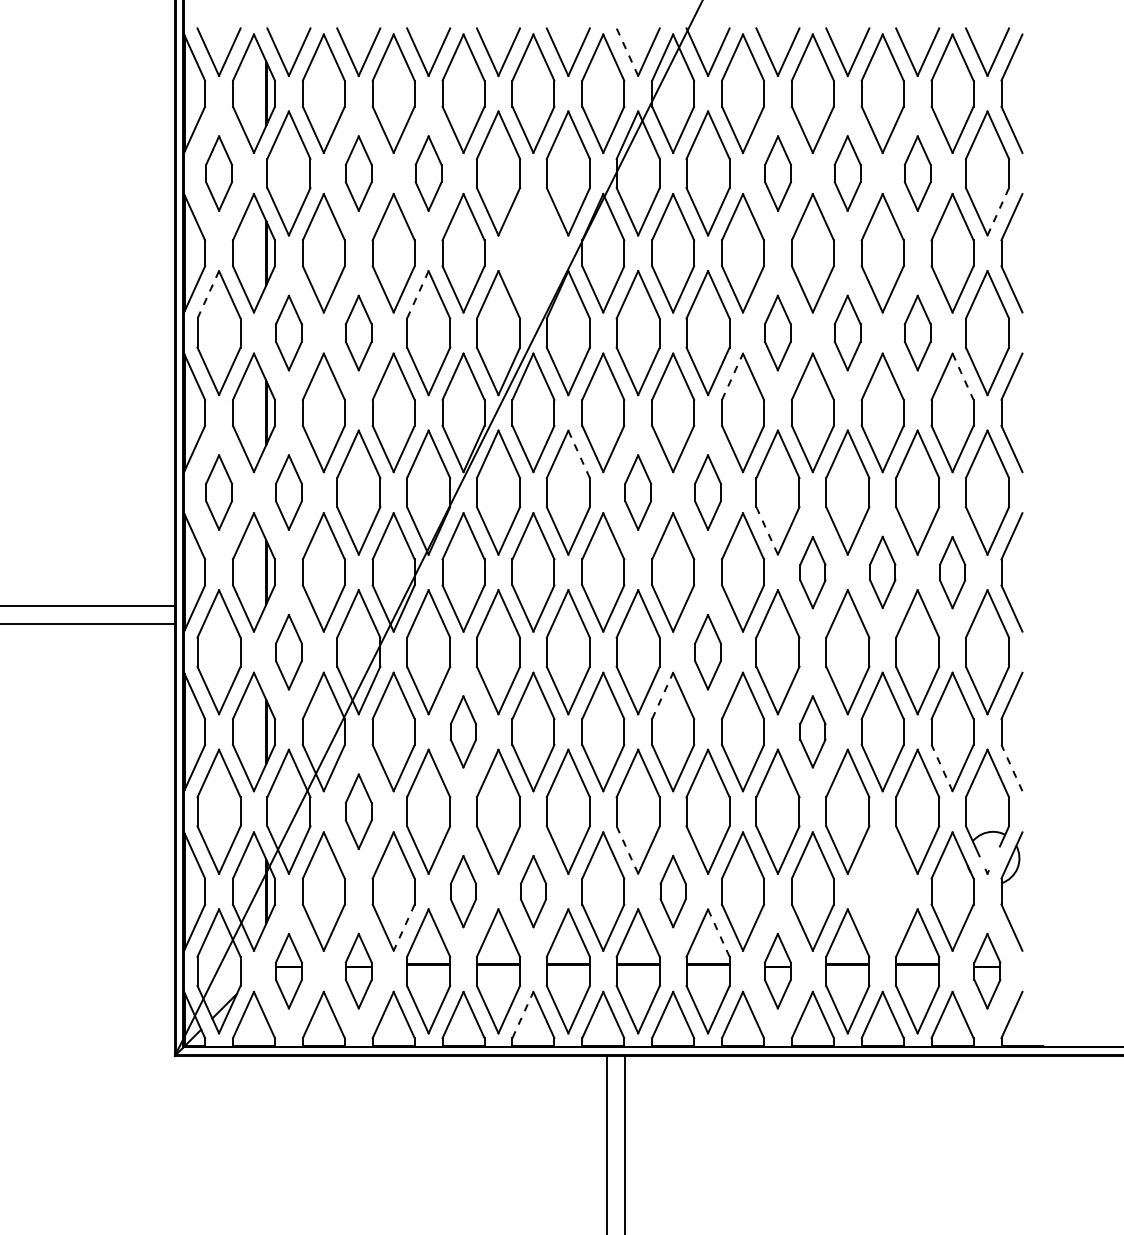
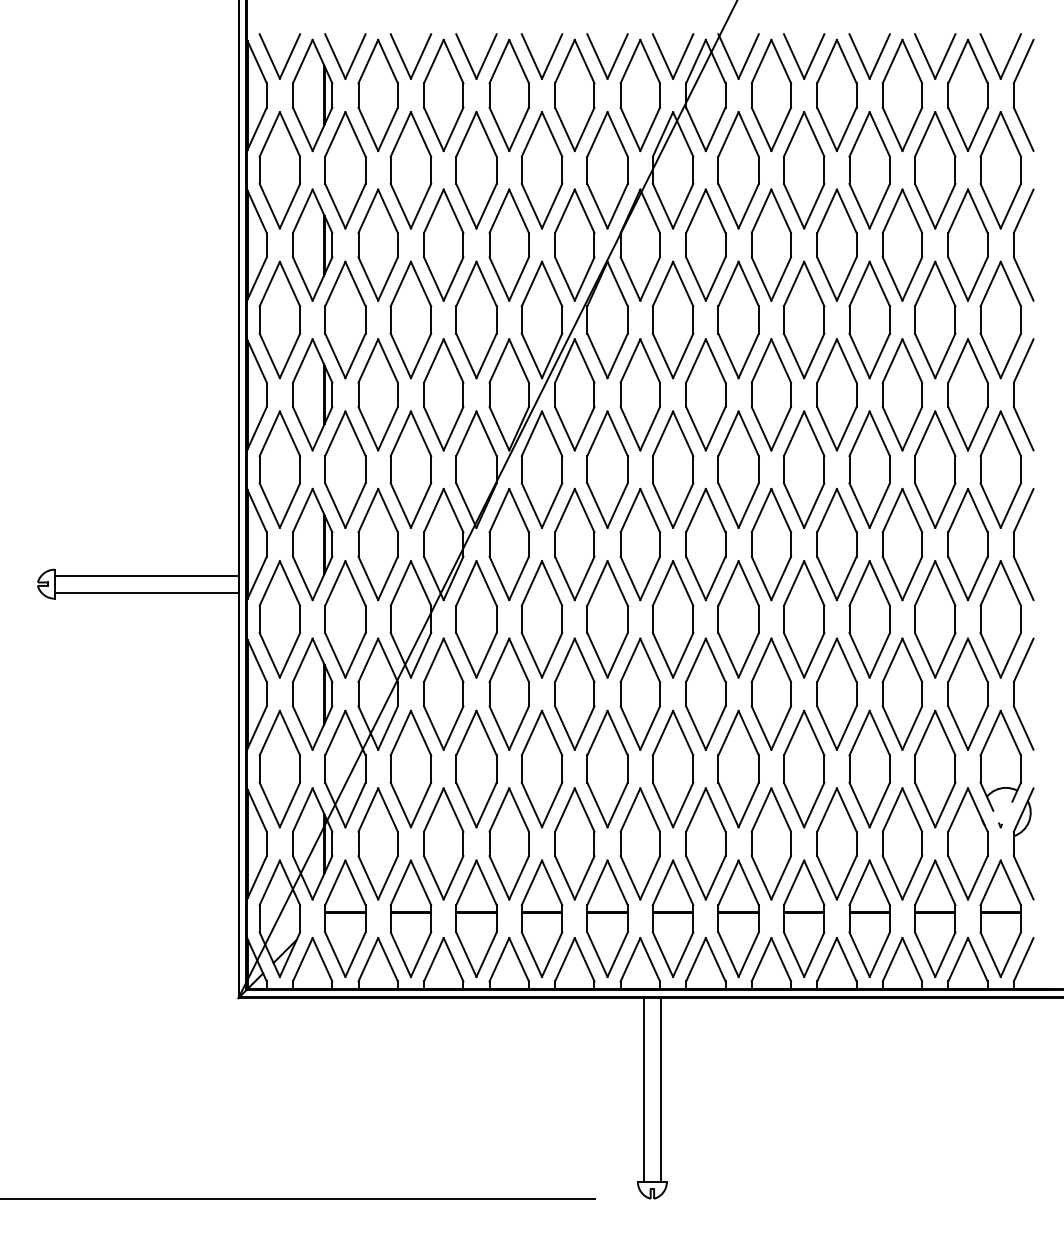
line: (626, 52) -> (662, 56), dashed -> solid
part: (218, 173) -> (279, 170), size x1.67
part: (358, 173) -> (410, 170), size x1.67
part: (428, 173) -> (476, 170), size x1.67
part: (778, 173) -> (804, 170), size x1.67
part: (847, 173) -> (869, 170), size x1.67
part: (917, 173) -> (935, 170), size x1.67
line: (998, 211) -> (1011, 205), dashed -> solid
part: (533, 252) -> (574, 244), added
line: (207, 295) -> (269, 284), dashed -> solid
line: (417, 295) -> (466, 284), dashed -> solid
part: (289, 332) -> (345, 319), size x1.67
part: (358, 332) -> (410, 319), size x1.67
part: (777, 332) -> (803, 319), size x1.67
part: (847, 332) -> (869, 319), size x1.67
part: (917, 332) -> (935, 319), size x1.67
line: (732, 376) -> (761, 360), dashed -> solid
line: (962, 376) -> (977, 360), dashed -> solid
line: (578, 454) -> (617, 433), dashed -> solid
part: (218, 492) -> (279, 469), size x1.67
part: (289, 492) -> (345, 469), size x1.67
part: (637, 492) -> (672, 469), size x1.67
part: (707, 492) -> (738, 469), size x1.67
line: (767, 531) -> (794, 506), dashed -> solid
part: (812, 572) -> (836, 544), size x1.67
part: (882, 572) -> (902, 544), size x1.67
part: (952, 572) -> (967, 544), size x1.67
part: (289, 652) -> (345, 619), size x1.67
part: (707, 652) -> (738, 619), size x1.67
line: (663, 696) -> (696, 660), dashed -> solid
part: (462, 731) -> (508, 693), size x1.67
part: (812, 731) -> (836, 693), size x1.67
line: (942, 768) -> (958, 728), dashed -> solid
line: (1011, 768) -> (1023, 728), dashed -> solid
part: (358, 811) -> (410, 768), size x1.67
line: (627, 850) -> (663, 805), dashed -> solid
part: (462, 891) -> (508, 843), size x1.67
part: (533, 891) -> (574, 843), size x1.67
part: (672, 891) -> (705, 843), size x1.67
part: (882, 891) -> (902, 843), added
line: (404, 927) -> (453, 877), dashed -> solid
line: (718, 932) -> (748, 882), dashed -> solid
part: (289, 971) -> (345, 918), size x1.67
part: (358, 971) -> (410, 918), size x1.67
part: (777, 971) -> (803, 918), size x1.67
part: (987, 971) -> (1000, 918), size x1.67
line: (522, 1014) -> (564, 959), dashed -> solid

